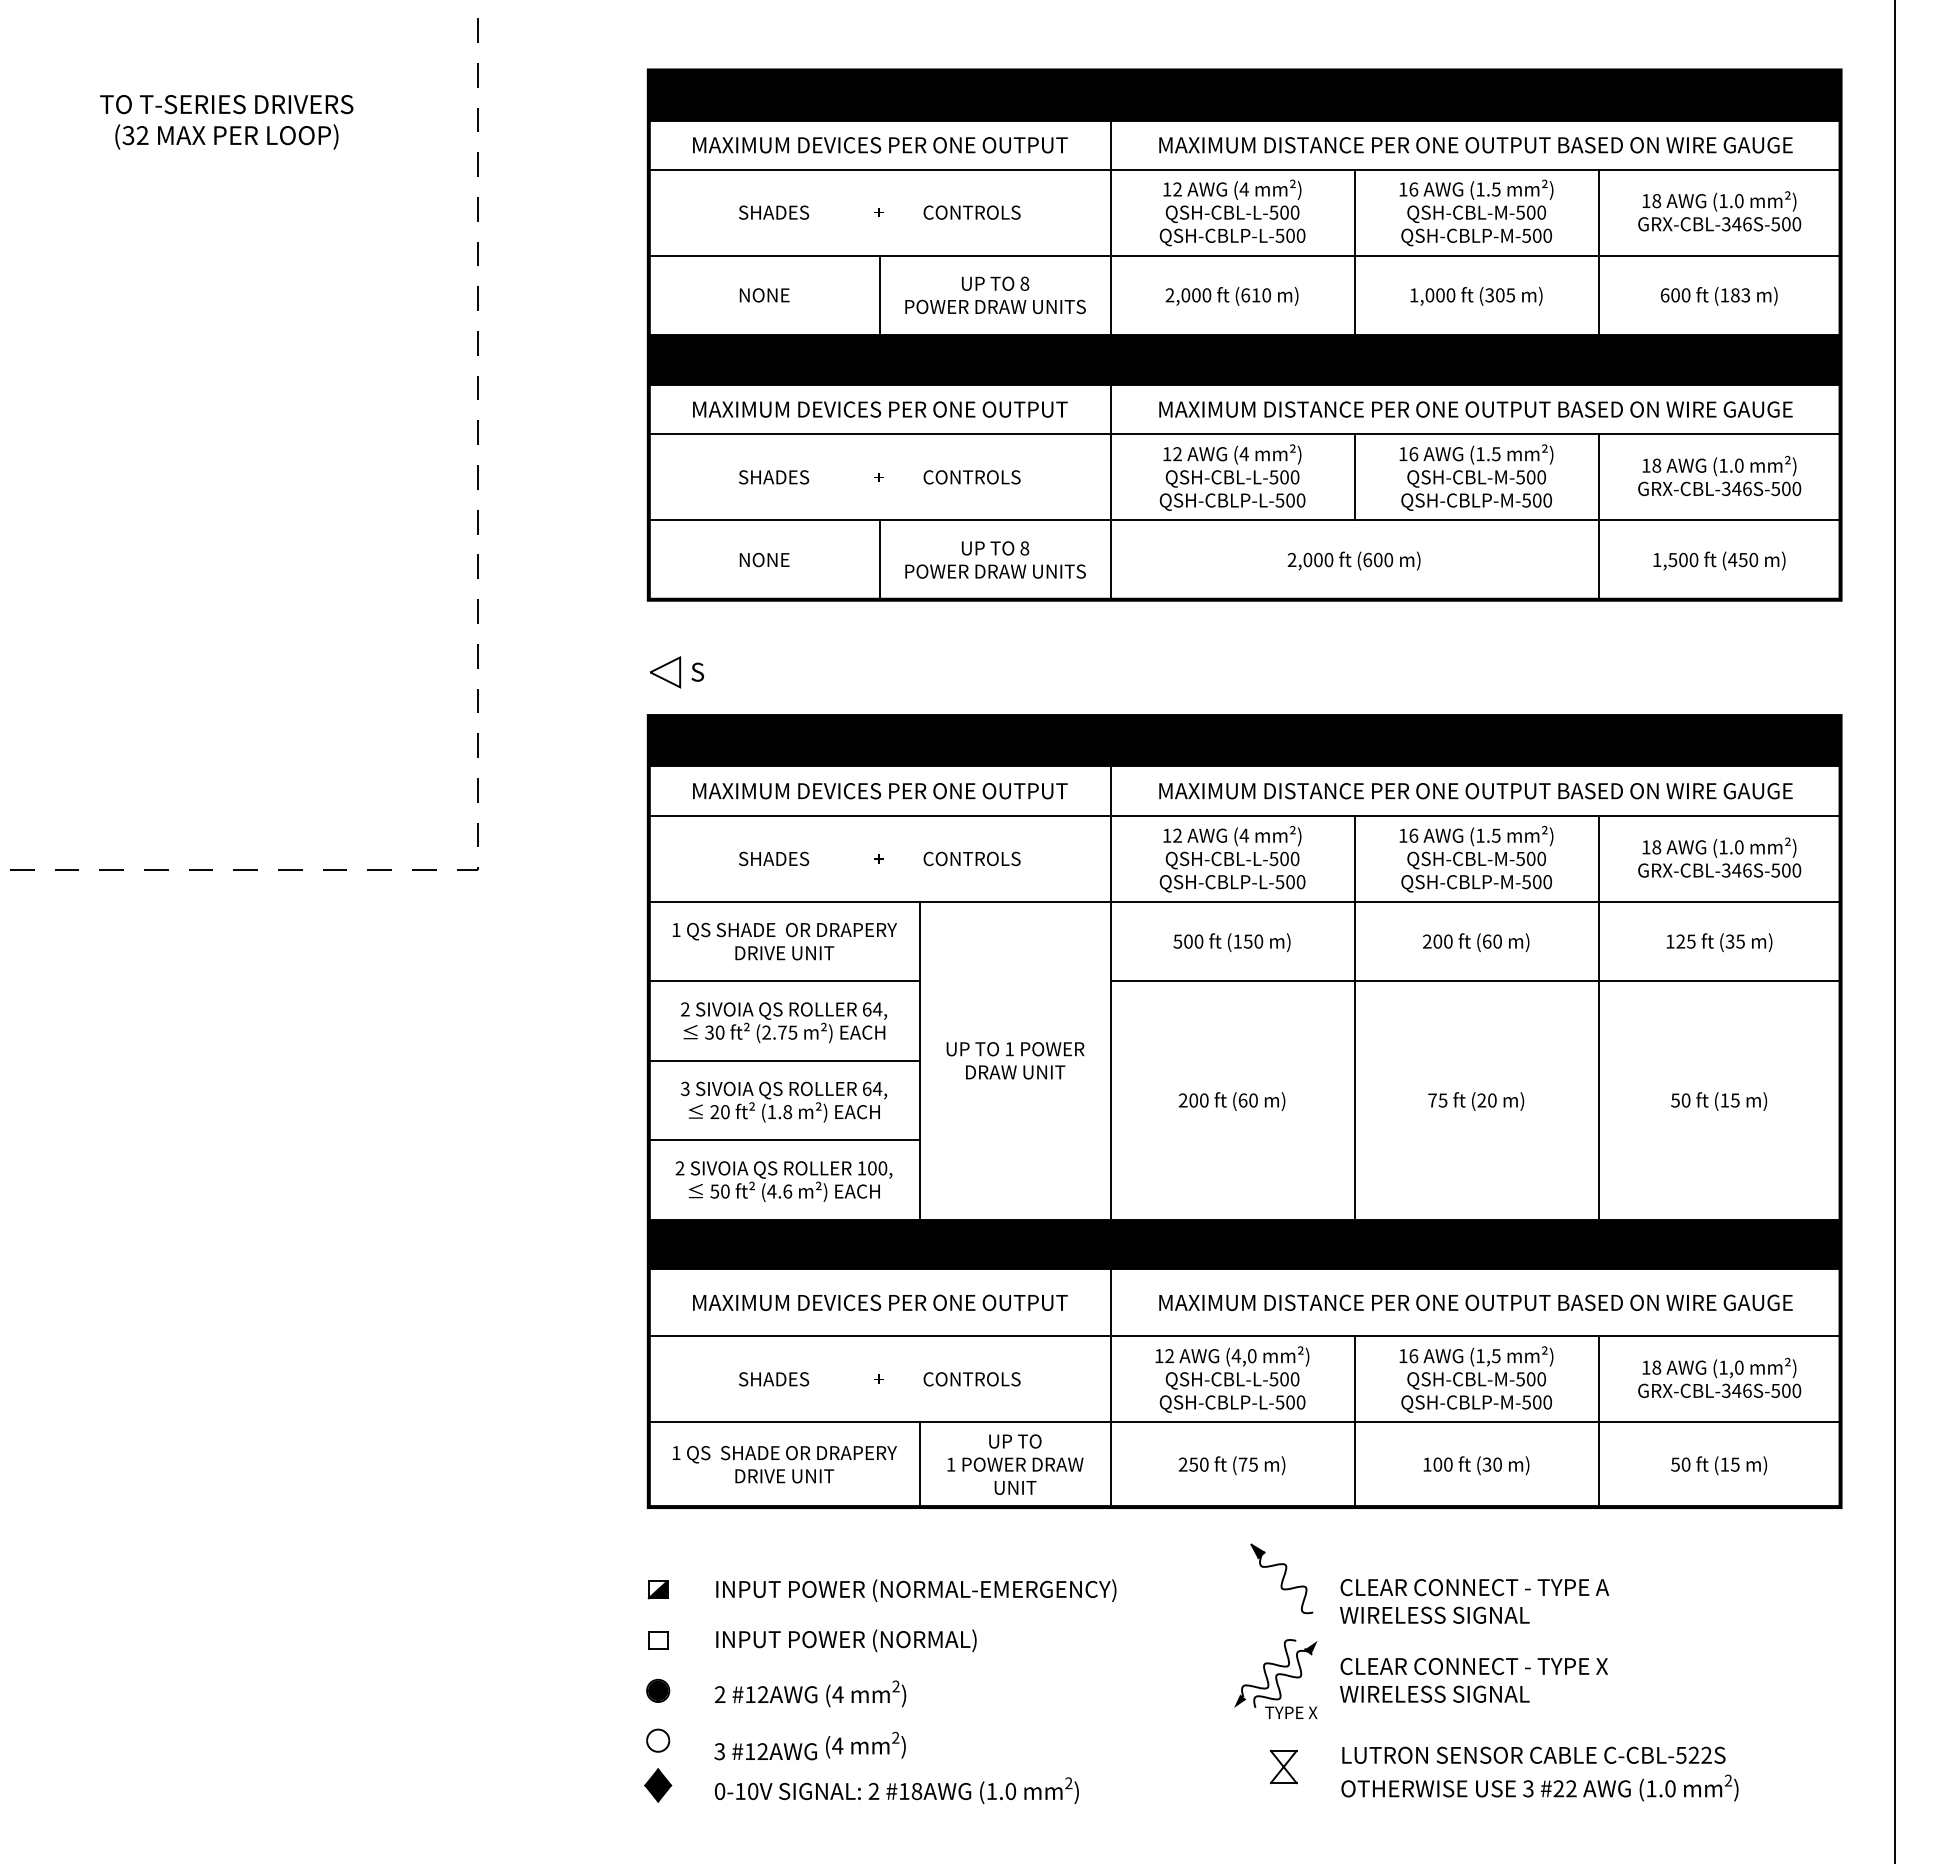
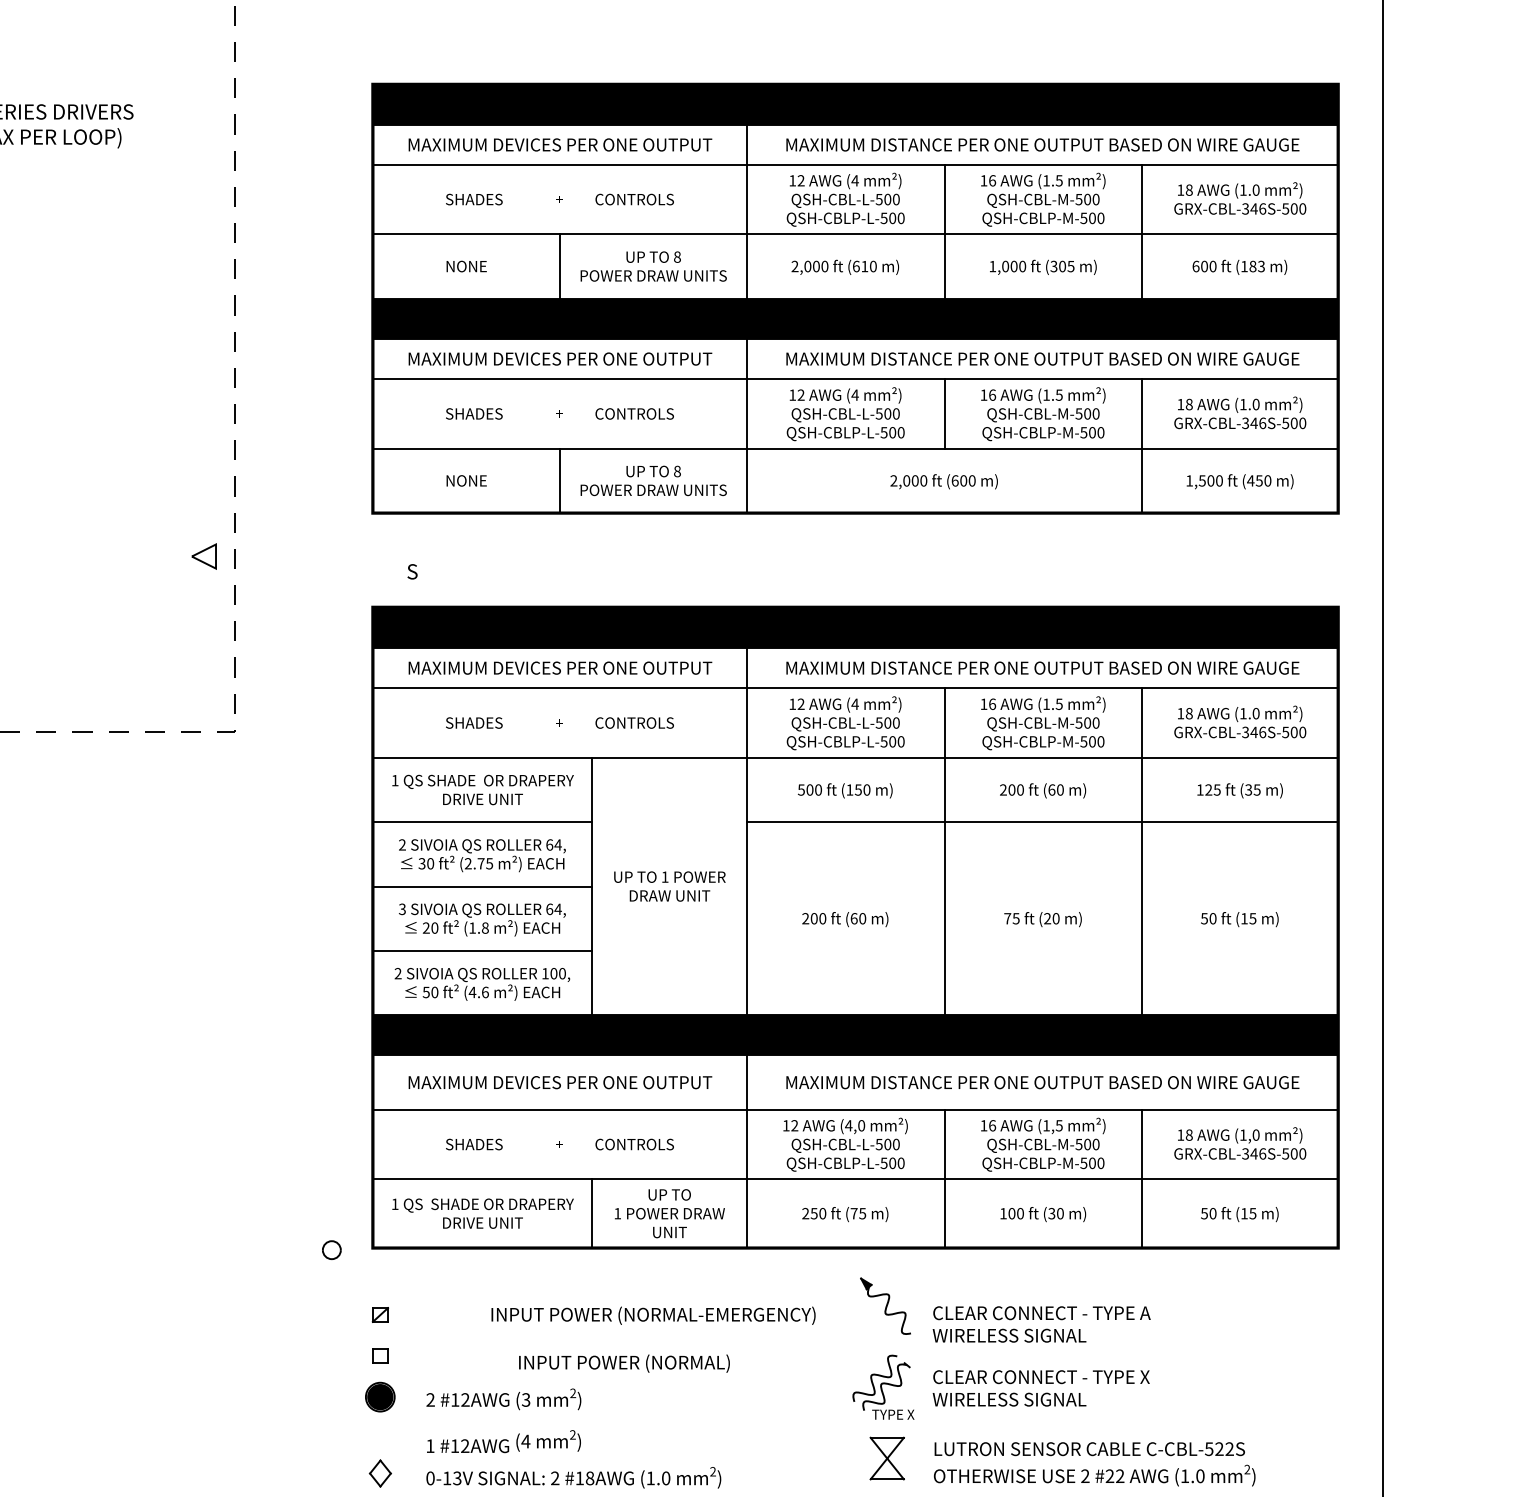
part: (665, 672) -> (204, 556), moved
fill: (657, 1589) -> (379, 1314), removed
text: (916, 1590) -> (653, 1315), moved
text: (846, 1640) -> (624, 1363), moved
fill: (1311, 1647) -> (909, 1361), removed
part: (658, 1690) -> (380, 1396), size x1.6
text: (837, 1694) -> (525, 1399), (4 -> (3
fill: (1240, 1700) -> (852, 1404), removed
part: (658, 1740) -> (332, 1250), moved
text: (719, 1751) -> (430, 1446), 3 -> 1
part: (1283, 1766) -> (886, 1458), size x1.6
fill: (658, 1785) -> (380, 1473), removed
text: (1528, 1788) -> (1085, 1475), 3 -> 2
text: (752, 1791) -> (456, 1478), 0-10V -> 0-13V

